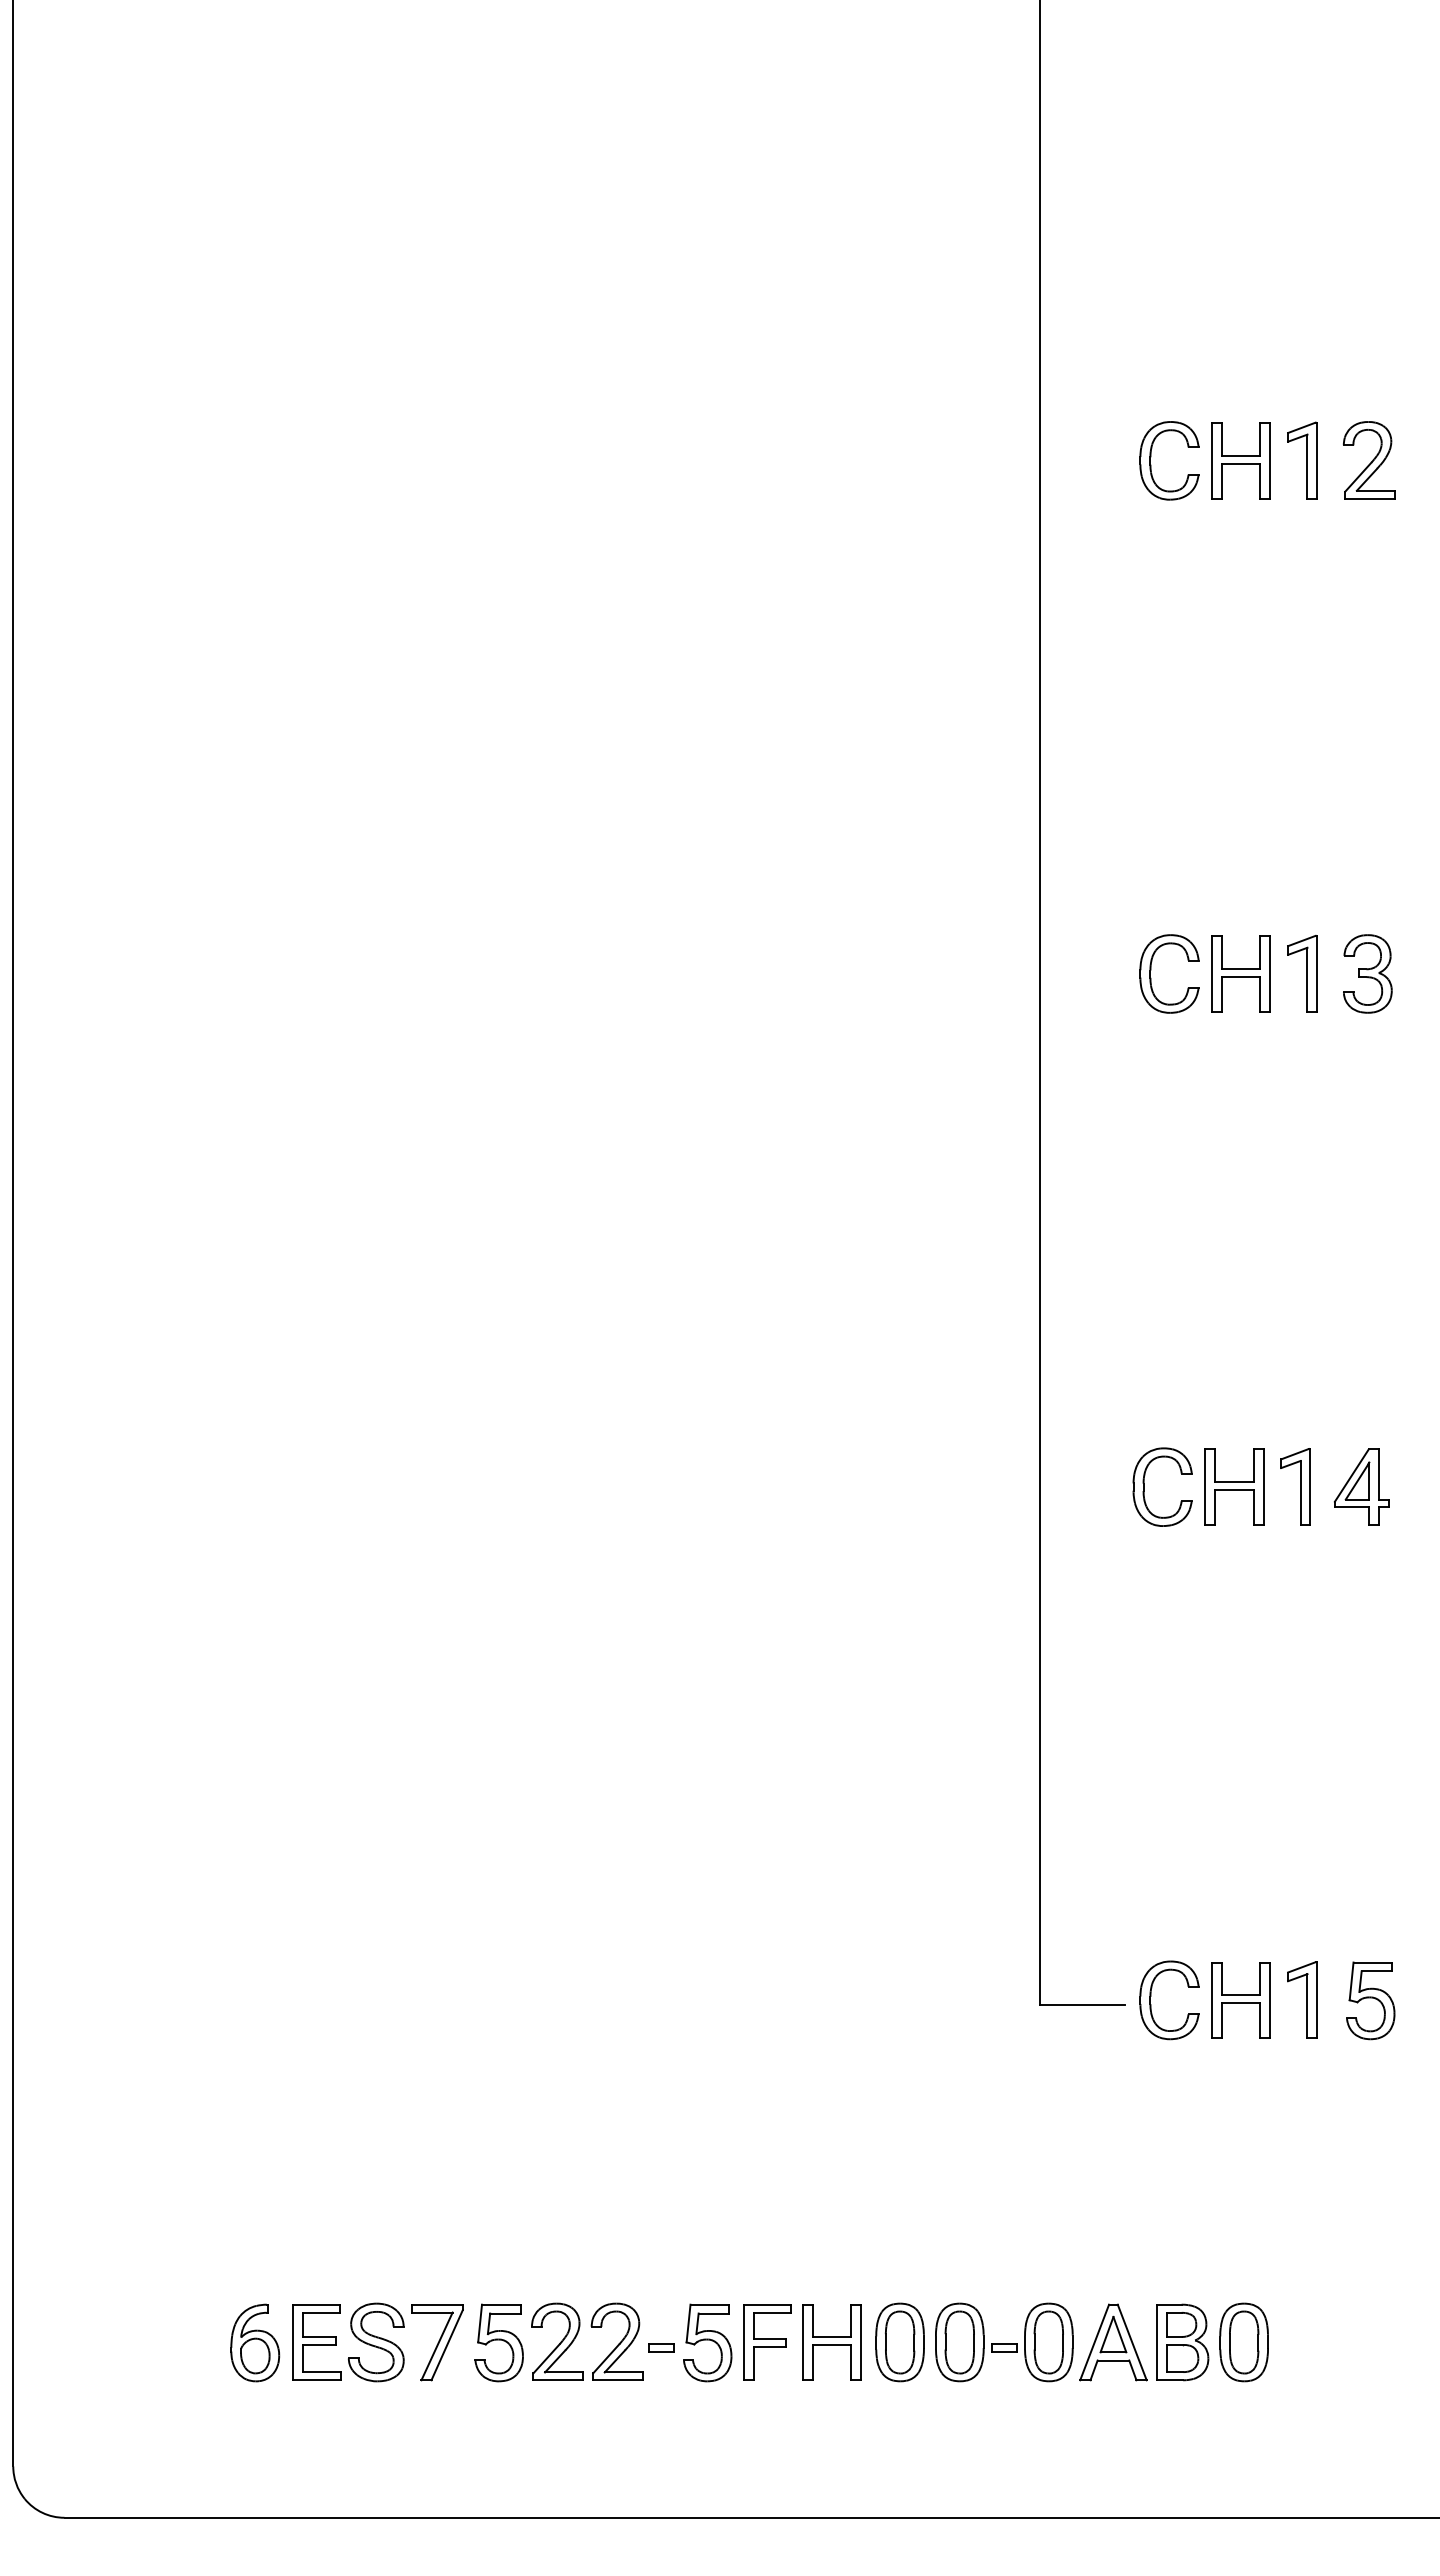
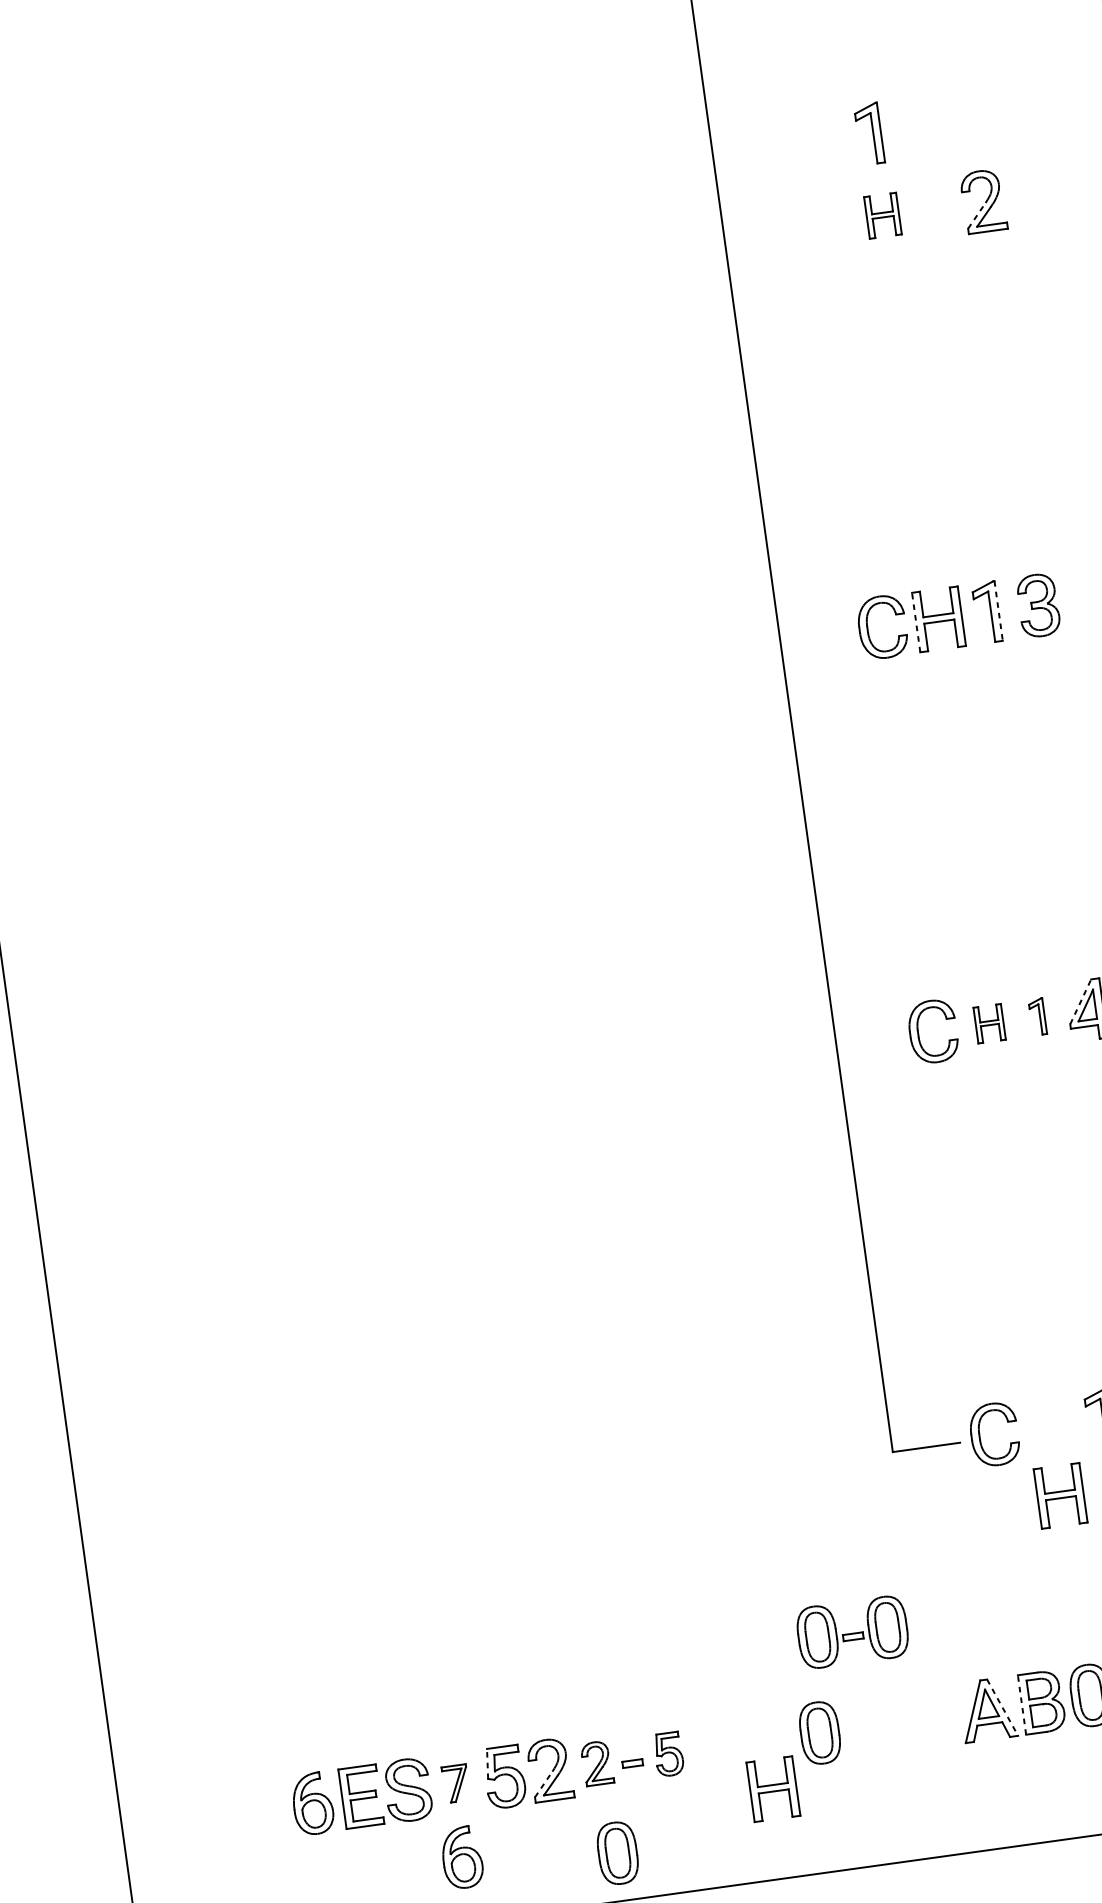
part: (1151, 457) -> (812, 222), removed
part: (1240, 460) -> (882, 215), size x0.7
part: (1302, 460) -> (869, 134), moved
line: (1358, 477) -> (977, 216), solid -> dashed
line: (1317, 973) -> (998, 610), solid -> dashed
line: (1212, 974) -> (916, 622), solid -> dashed
line: (1352, 1475) -> (1081, 1001), solid -> dashed
part: (1234, 1486) -> (989, 1023), size x0.6
part: (1295, 1486) -> (1037, 1016), size x0.6
part: (1240, 2000) -> (1060, 1496), moved
line: (480, 2323) -> (487, 1763), solid -> dashed
part: (616, 2341) -> (596, 1763), size x0.7
part: (437, 2342) -> (456, 1783), size x0.6
part: (707, 2342) -> (668, 1754), size x0.7
part: (767, 2342) -> (715, 1747), removed
part: (831, 2342) -> (772, 1789), moved
part: (1004, 2342) -> (852, 1632), moved
line: (1132, 2342) -> (1002, 1707), solid -> dashed
line: (1156, 2342) -> (1021, 1705), solid -> dashed
line: (546, 2358) -> (543, 1784), solid -> dashed
part: (432, 2435) -> (462, 1857), added
part: (626, 2457) -> (617, 1853), added

